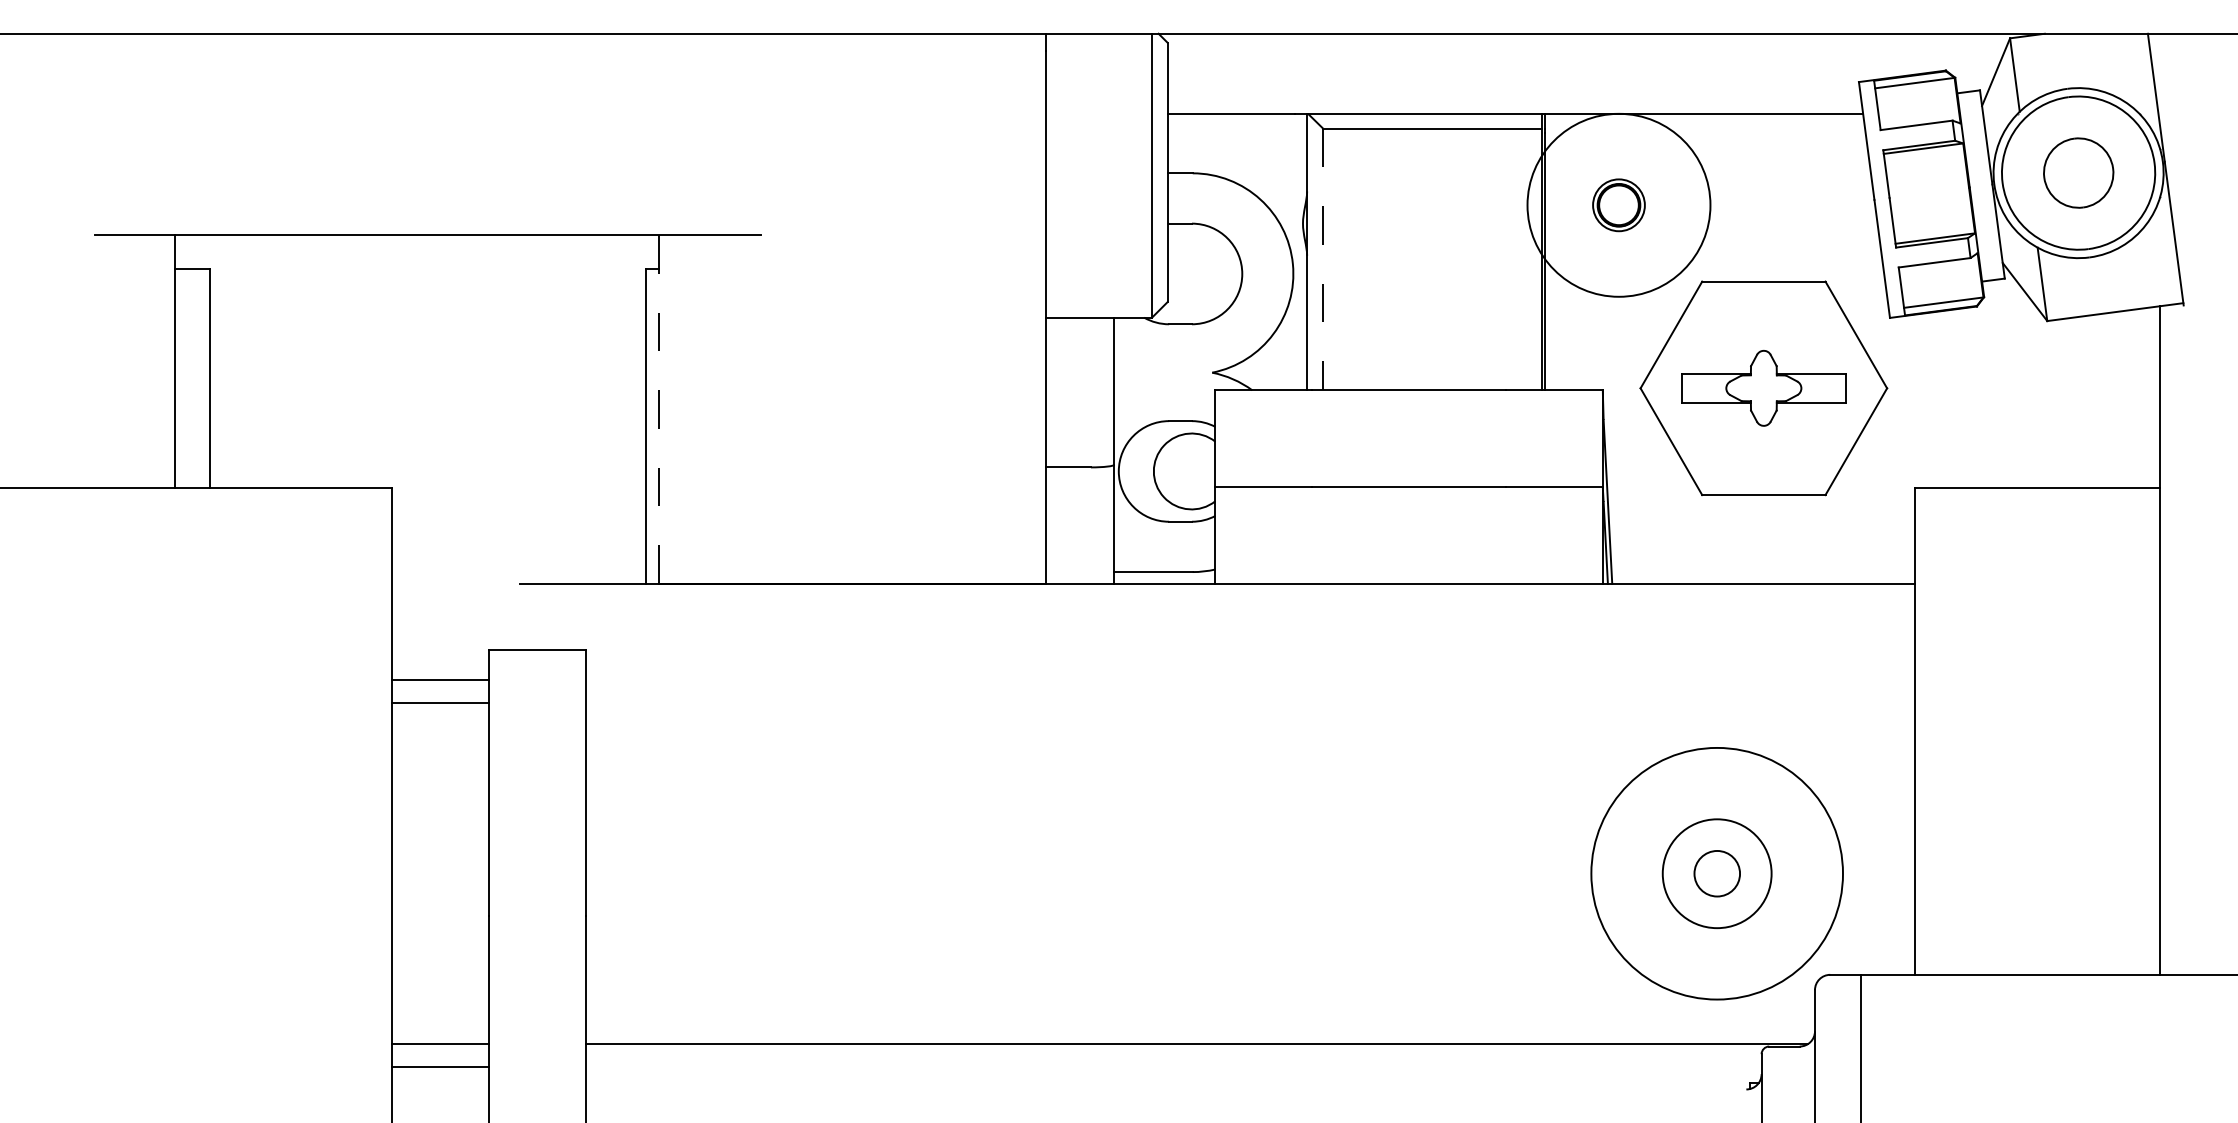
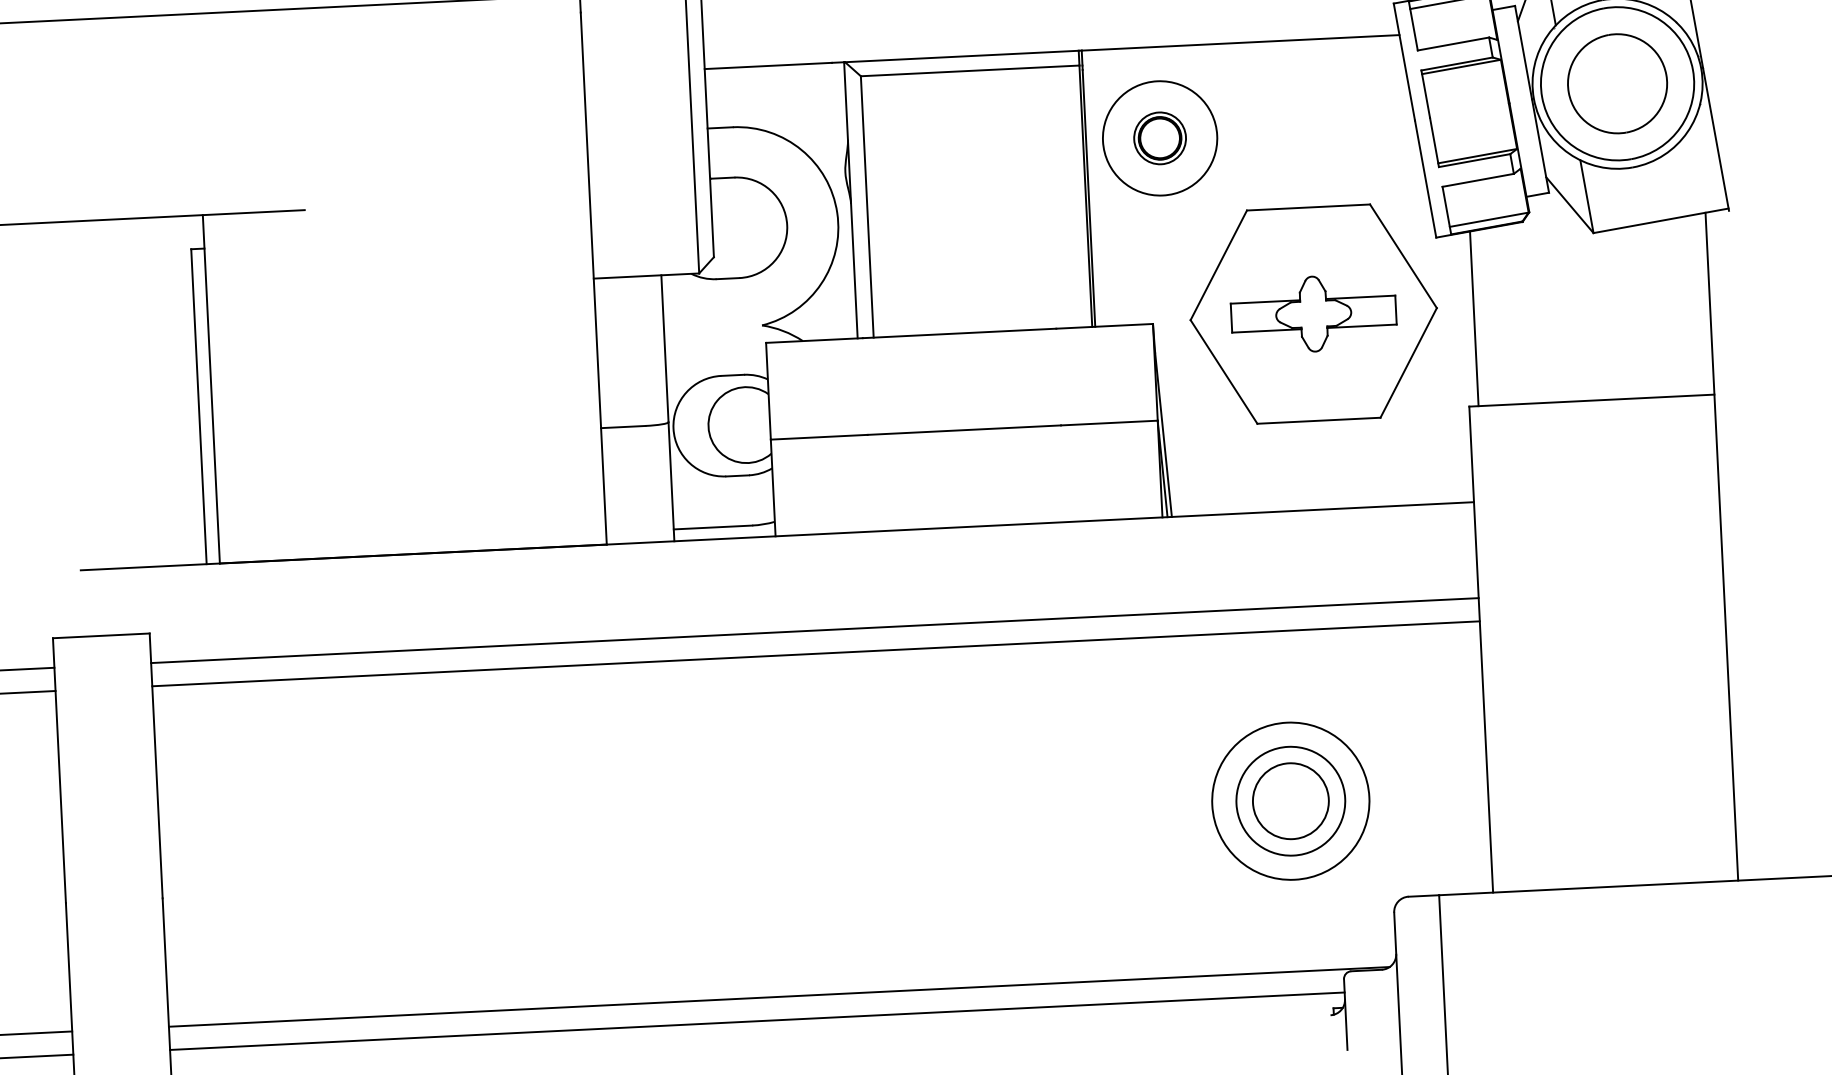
part: (2078, 172) -> (1617, 83), size x1.43
circle: (1618, 205) -> (1159, 138), size x0.62
line: (1323, 259) -> (867, 206), dashed -> solid
line: (1923, 400) -> (1473, 318), added
line: (659, 410) -> (211, 390), dashed -> solid
line: (1249, 680) -> (814, 631), added
line: (1249, 703) -> (815, 654), added
circle: (1716, 873) -> (1290, 801), size x0.62
circle: (1717, 873) -> (1291, 800), size x1.67
line: (1173, 1067) -> (757, 1021), added

